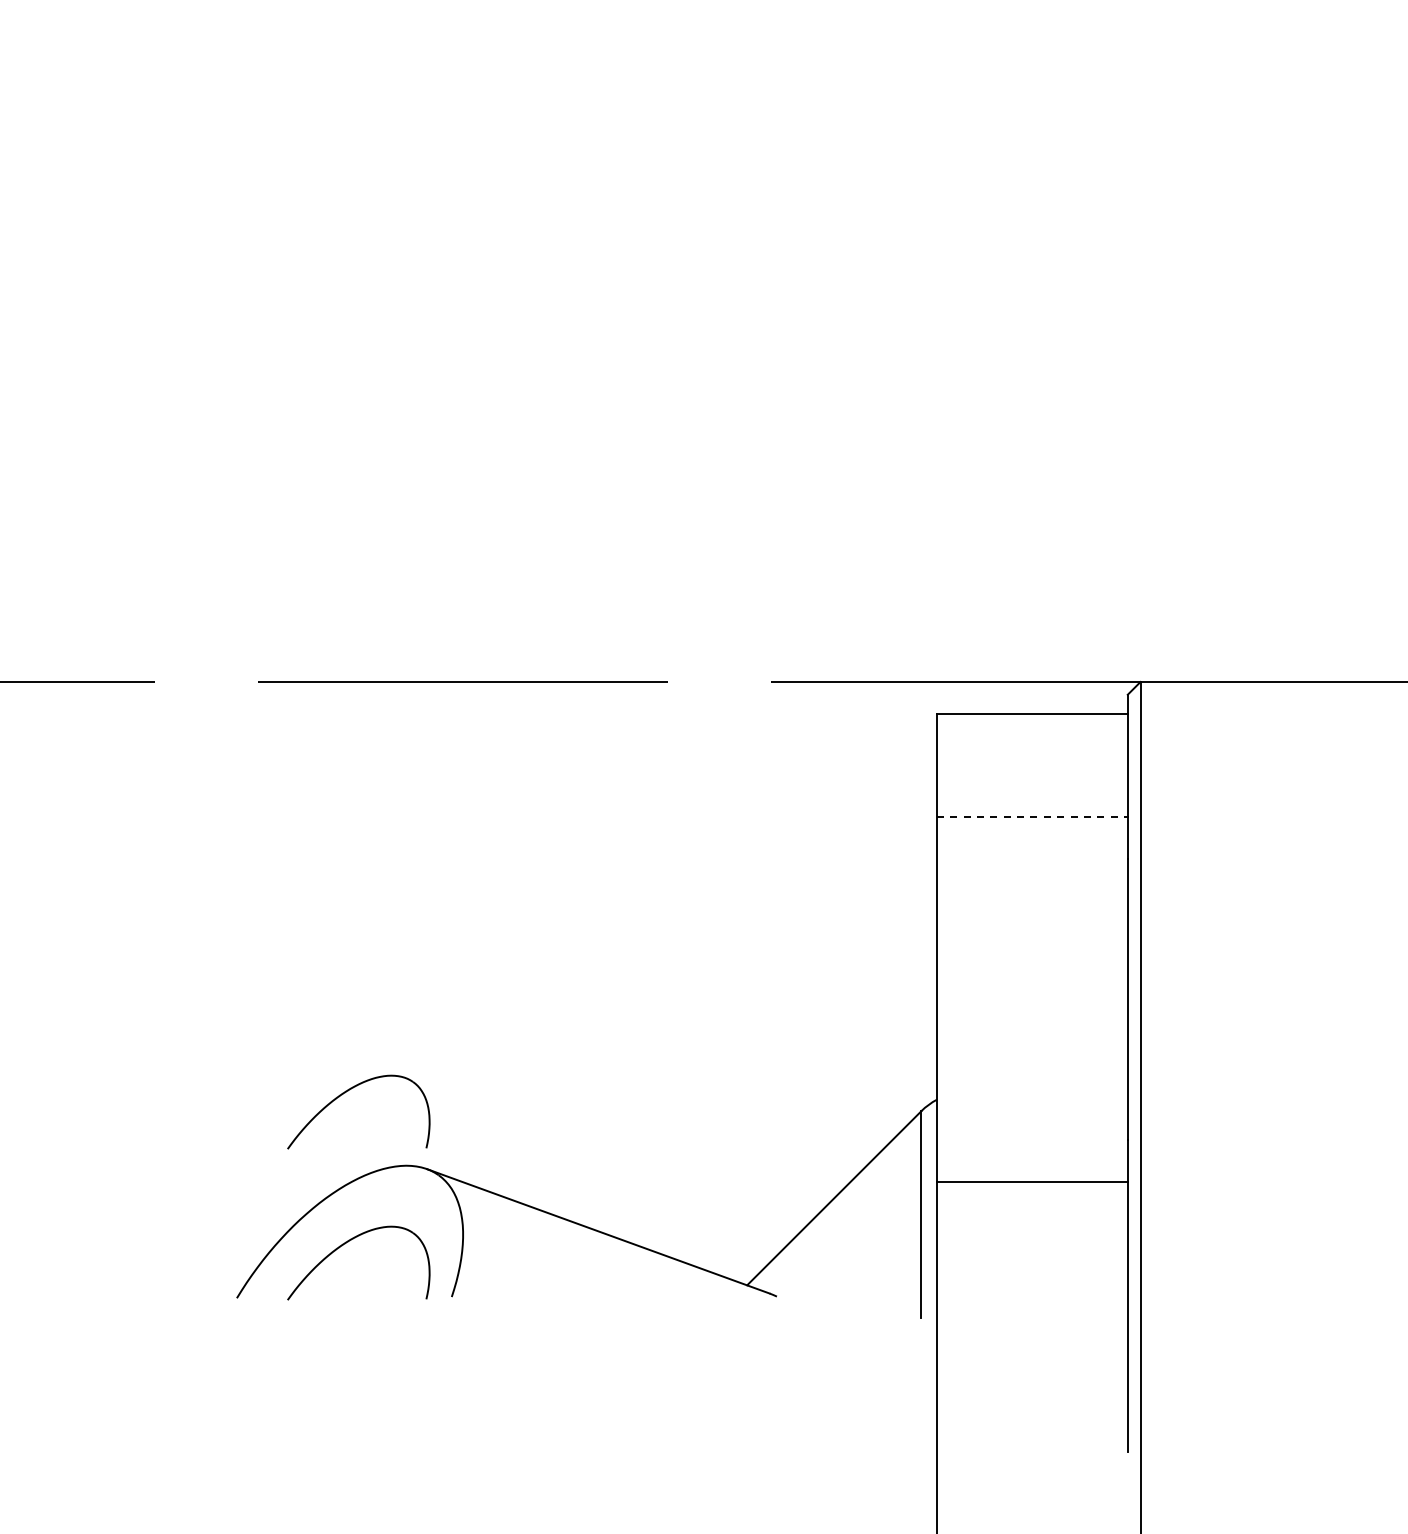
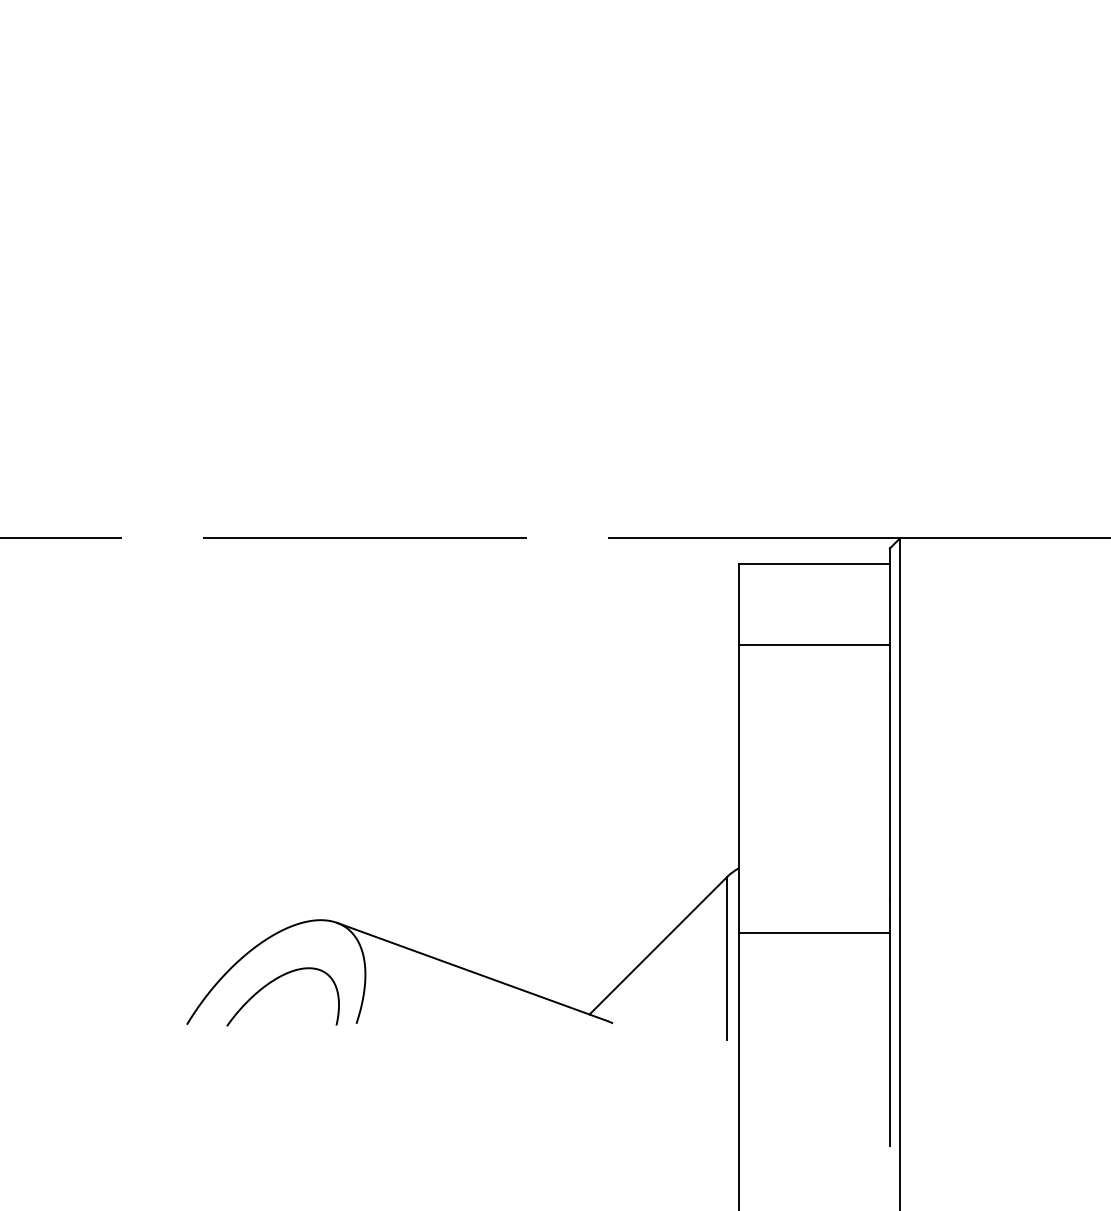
line: (1032, 817) -> (814, 645), dashed -> solid
part: (345, 1093) -> (272, 863), removed

